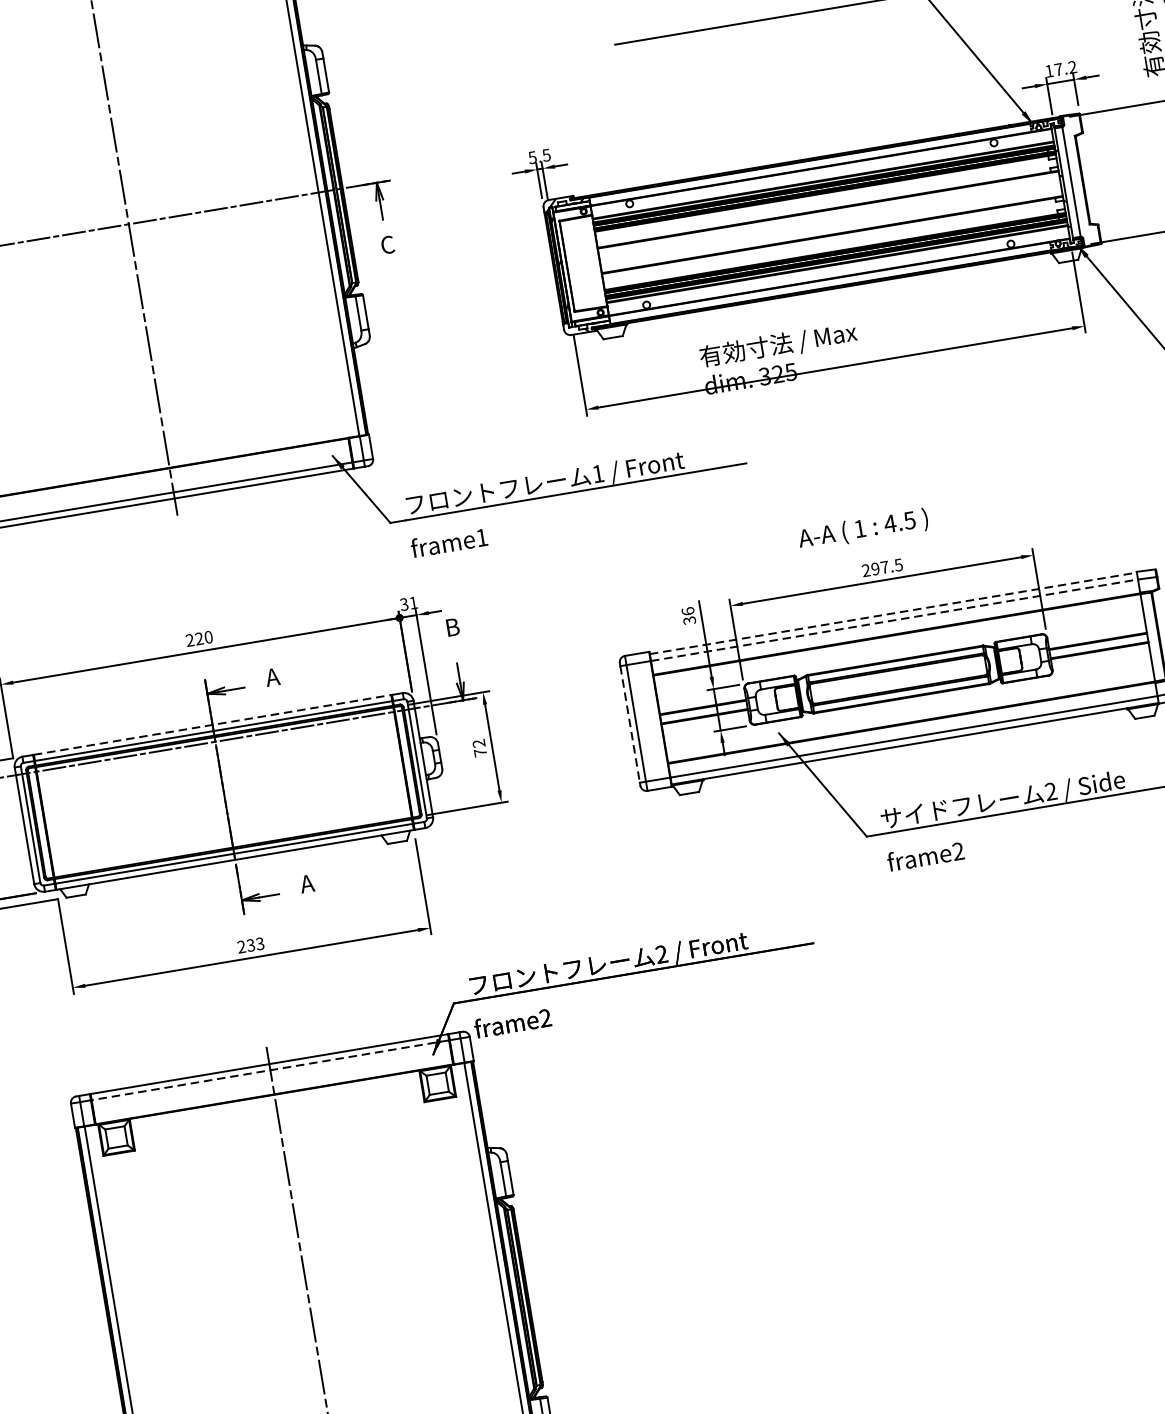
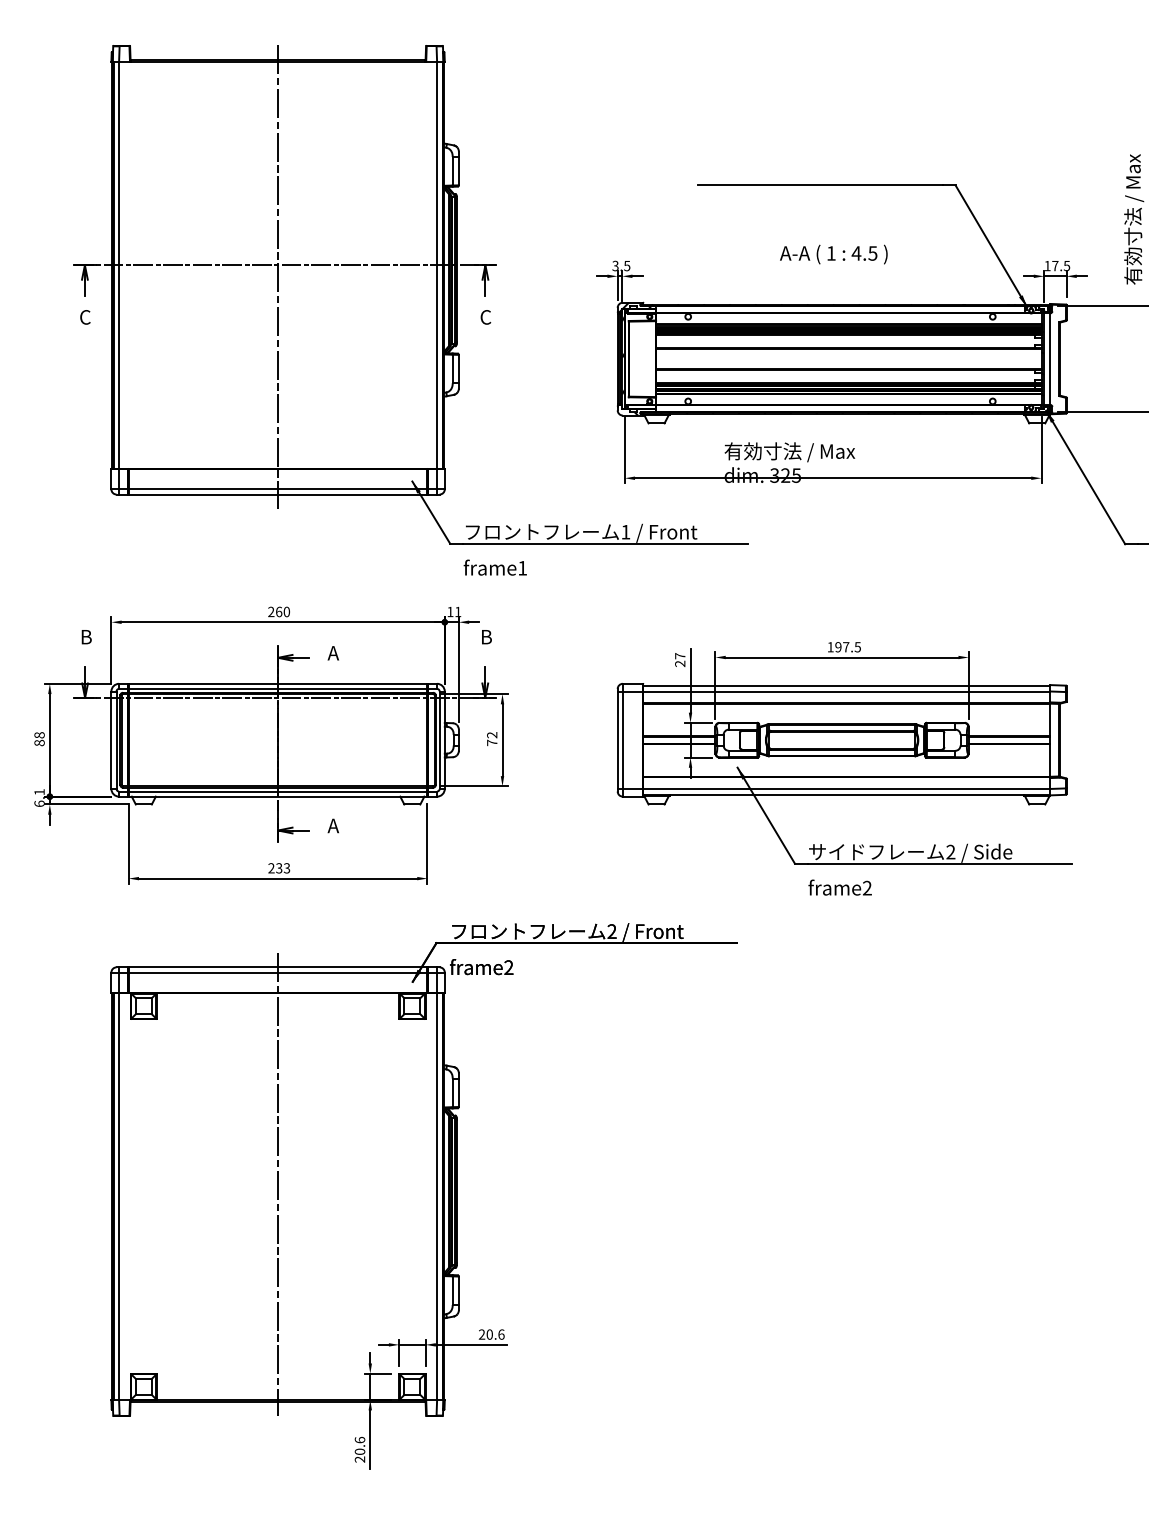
text: (1071, 66) -> (1066, 265), 17.2 -> 17.5
text: (532, 155) -> (615, 264), 5.5 -> 3.5
text: (862, 529) -> (833, 254), moved
text: (866, 570) -> (830, 647), 297.5 -> 197.5
text: (404, 603) -> (450, 611), 31 -> 11
line: (892, 613) -> (846, 685), dashed -> solid
text: (689, 615) -> (680, 659), 36 -> 27
line: (894, 620) -> (846, 691), dashed -> solid
text: (199, 638) -> (279, 611), 220 -> 260
line: (213, 724) -> (278, 683), dashed -> solid
line: (629, 724) -> (617, 740), dashed -> solid
line: (269, 1070) -> (277, 972), dashed -> solid

